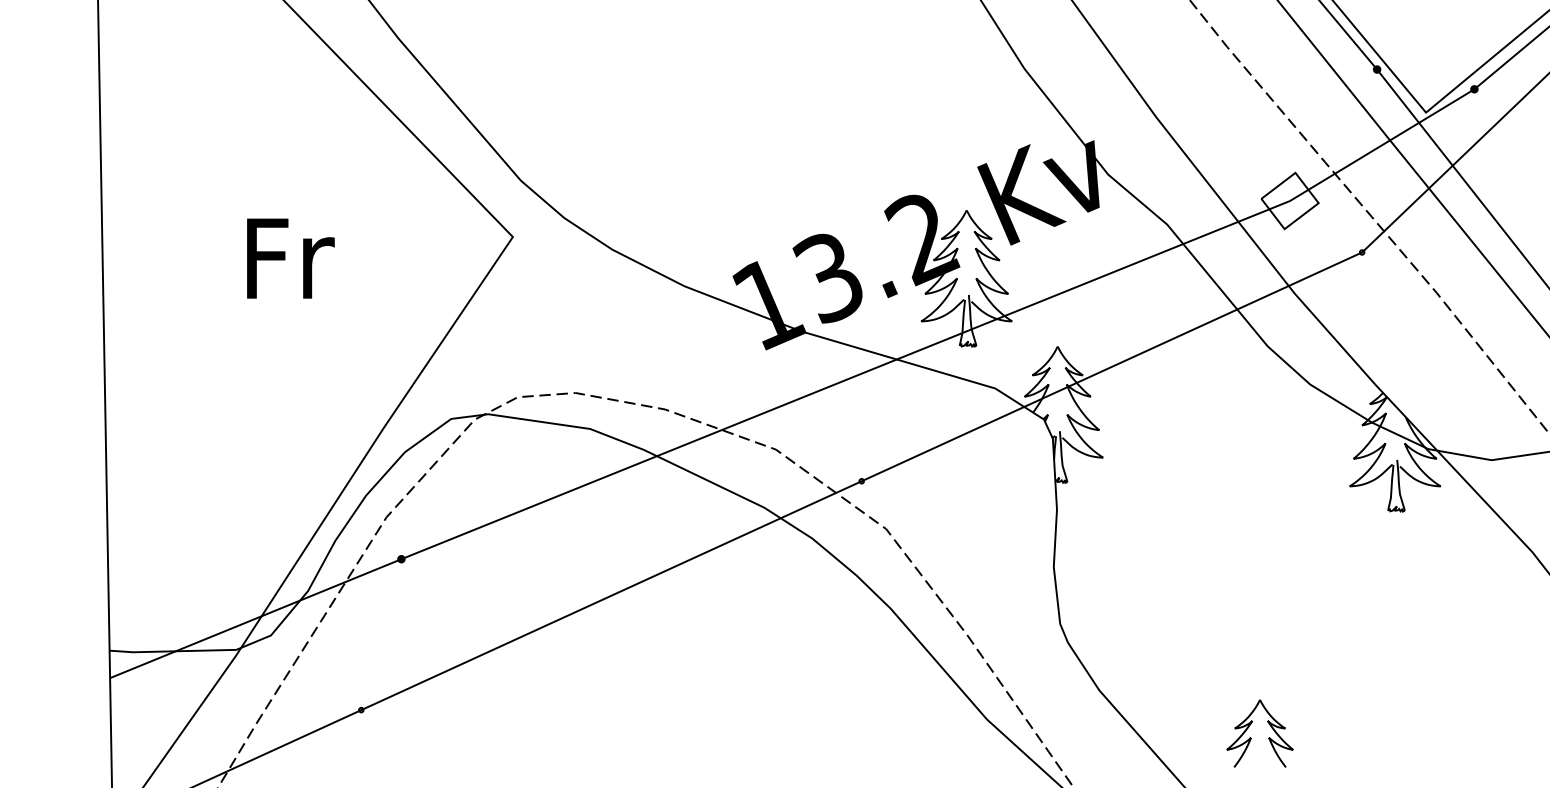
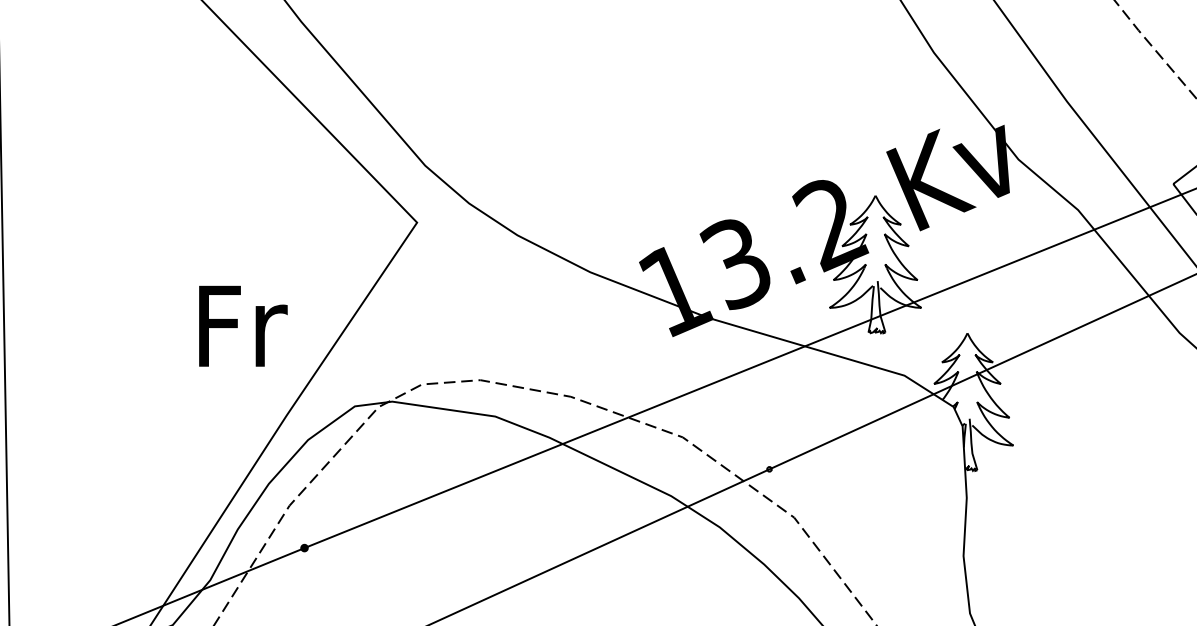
text: (290, 258) -> (242, 326), moved

